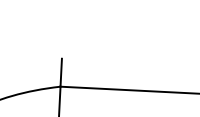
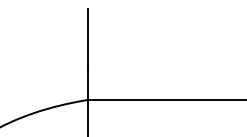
line: (63, 33) -> (88, 38), added

